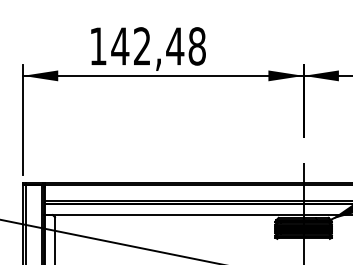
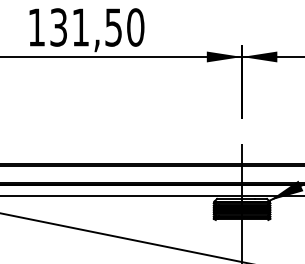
text: (158, 46) -> (96, 27), 142,48 -> 131,50

